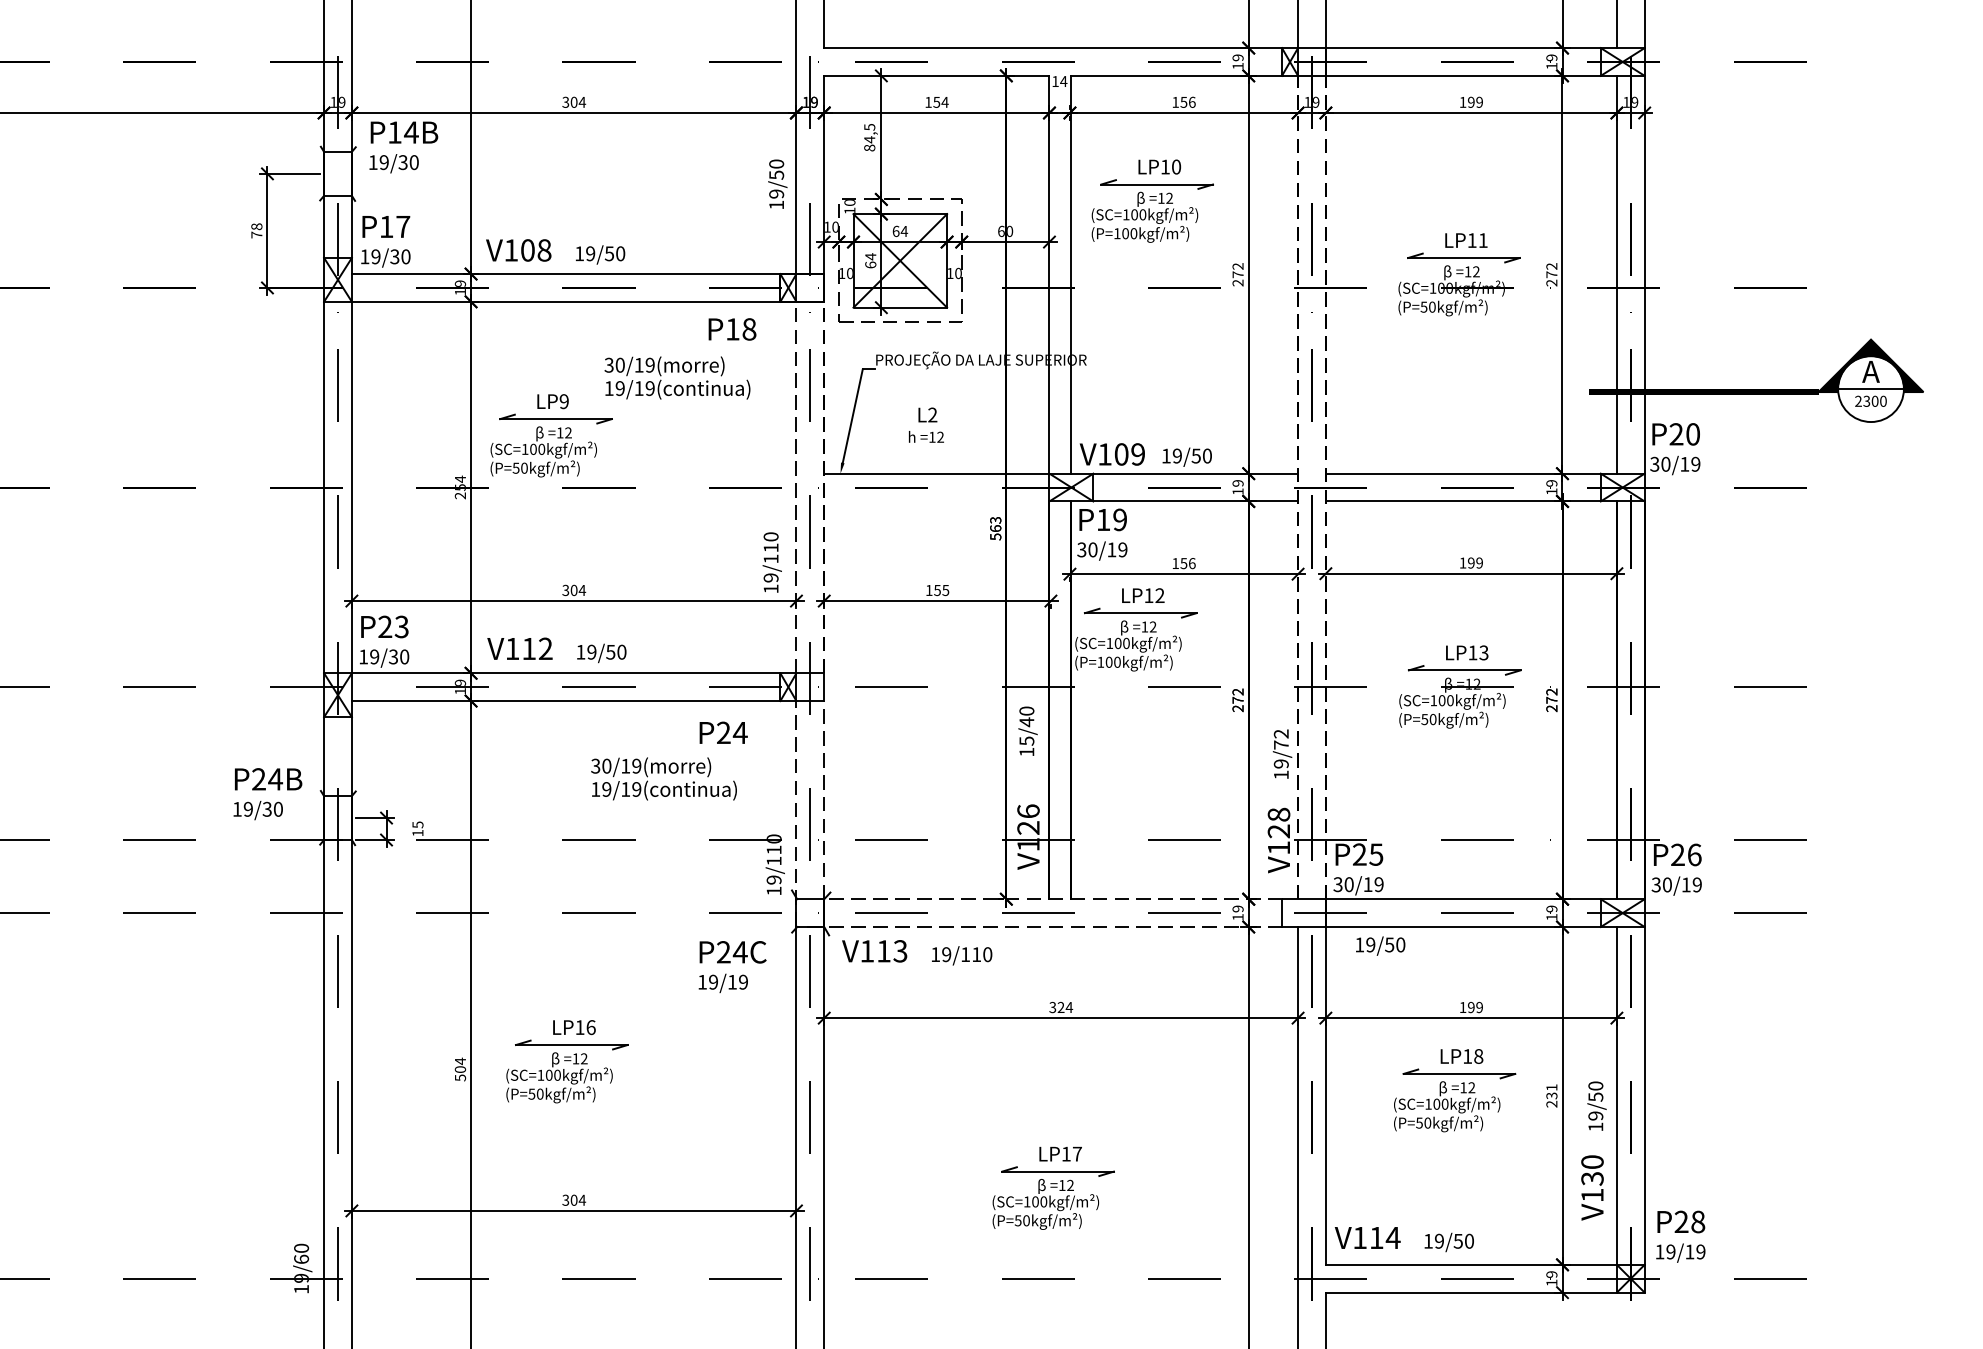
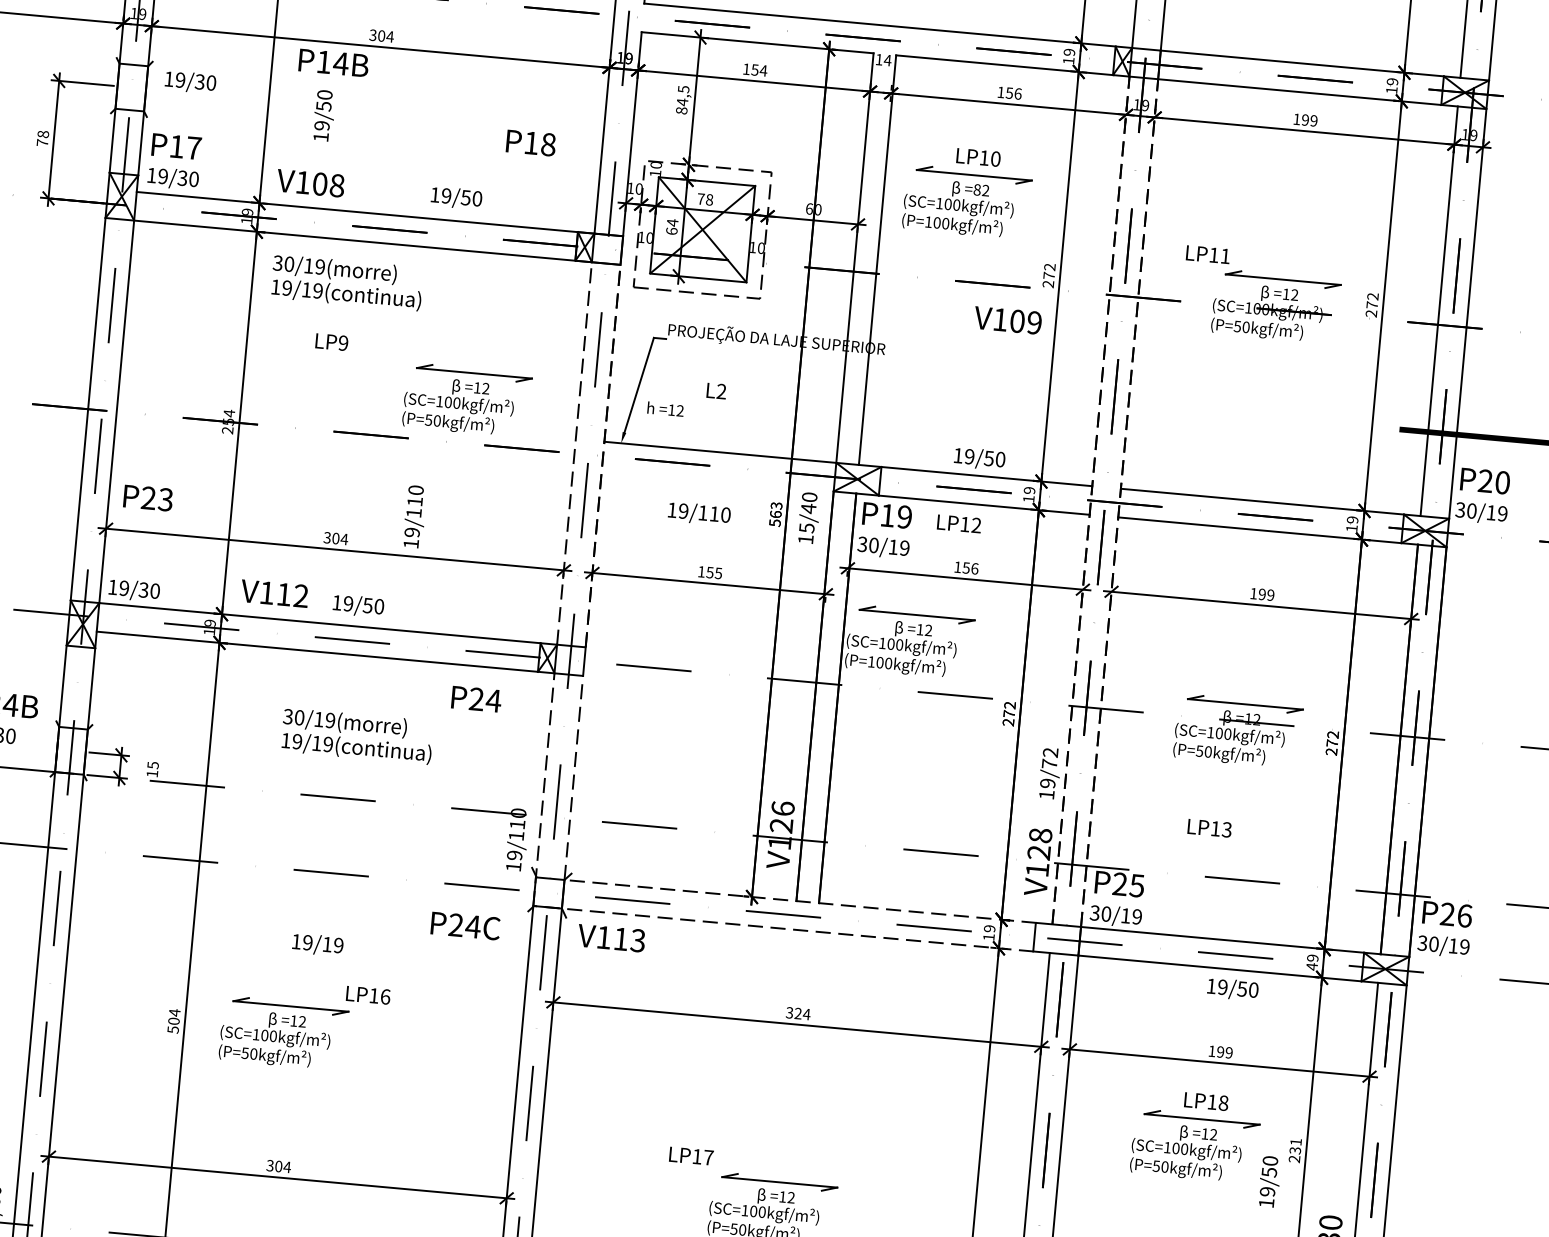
text: (404, 132) -> (333, 62), moved
text: (777, 183) -> (324, 115), moved
text: (1161, 197) -> (977, 189), =12 -> =82
text: (900, 231) -> (705, 199), 64 -> 78
text: (1466, 240) -> (1208, 254), moved
text: (600, 254) -> (456, 197), moved
text: (732, 329) -> (531, 143), moved
text: (677, 377) -> (347, 282), moved
text: (926, 436) -> (665, 408), moved
part: (551, 445) -> (467, 400), moved
text: (1111, 454) -> (1007, 320), moved
text: (771, 562) -> (414, 516), moved
text: (1143, 595) -> (959, 523), moved
text: (384, 626) -> (147, 497), moved
text: (1467, 652) -> (1210, 827), moved
text: (1027, 730) -> (808, 517), moved
text: (663, 778) -> (356, 735), moved
text: (1551, 916) -> (1311, 965), 19 -> 49
text: (1380, 945) -> (1232, 988), moved
text: (962, 955) -> (699, 513), moved
text: (722, 982) -> (317, 943), moved
text: (574, 1027) -> (368, 995), moved
text: (1596, 1105) -> (1269, 1181), moved
text: (1060, 1153) -> (691, 1155), moved

